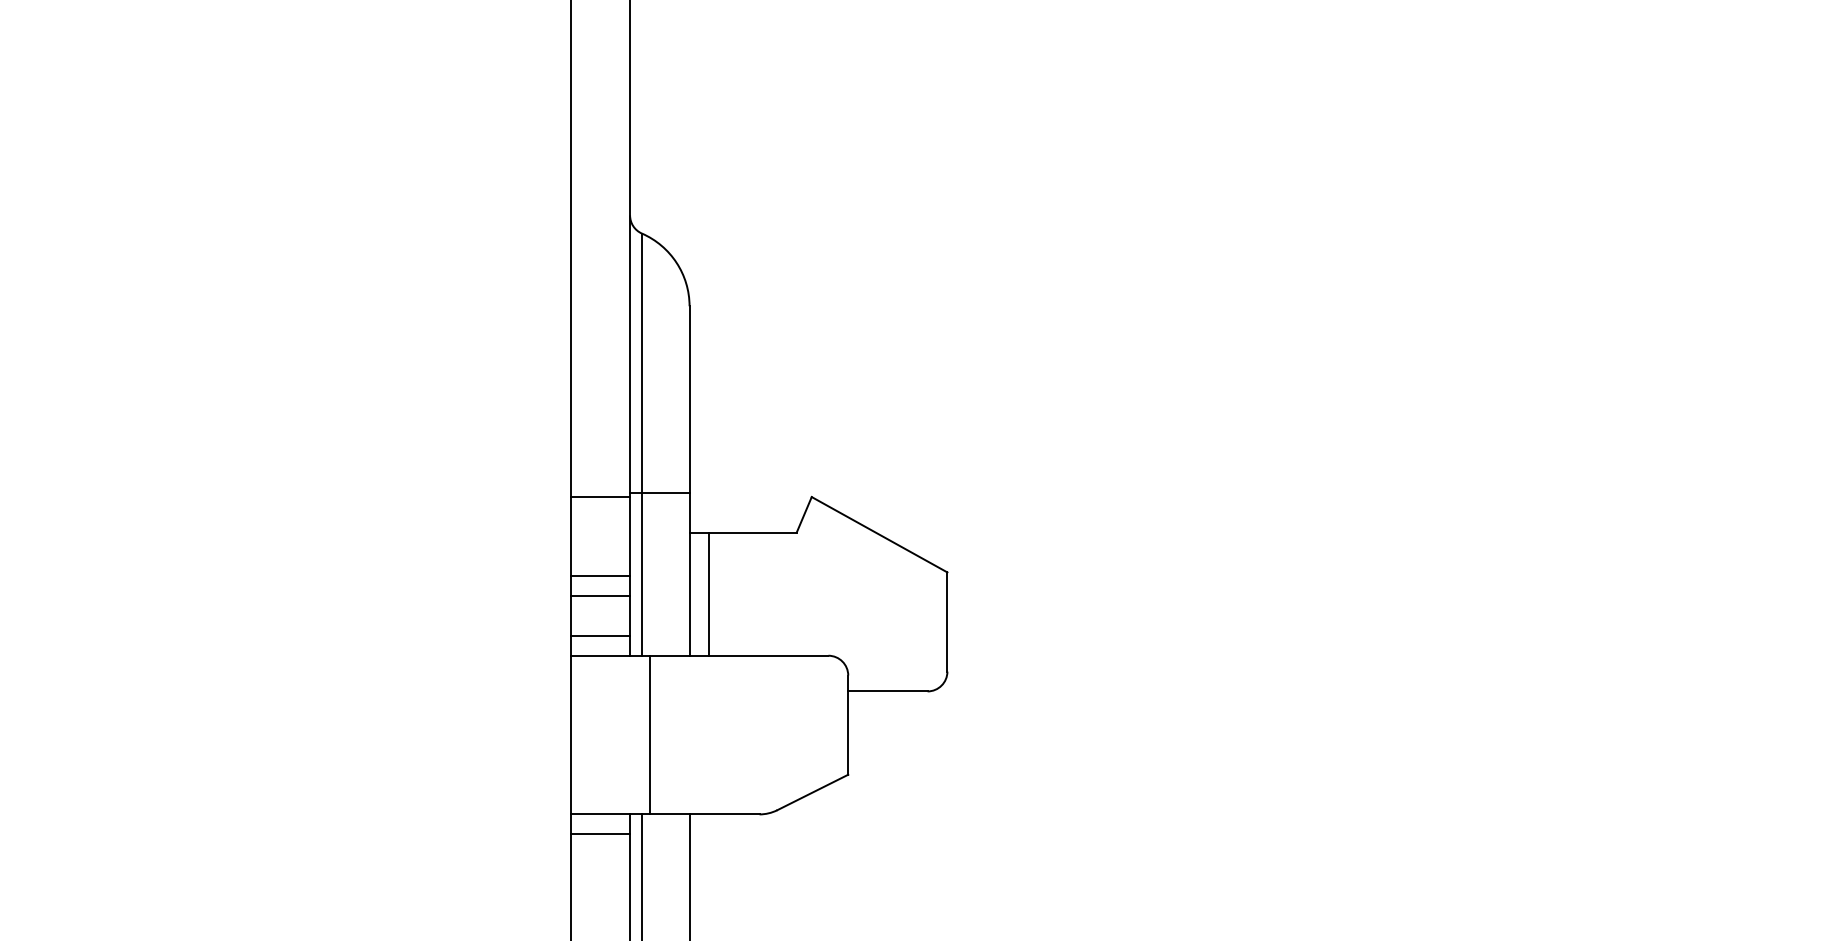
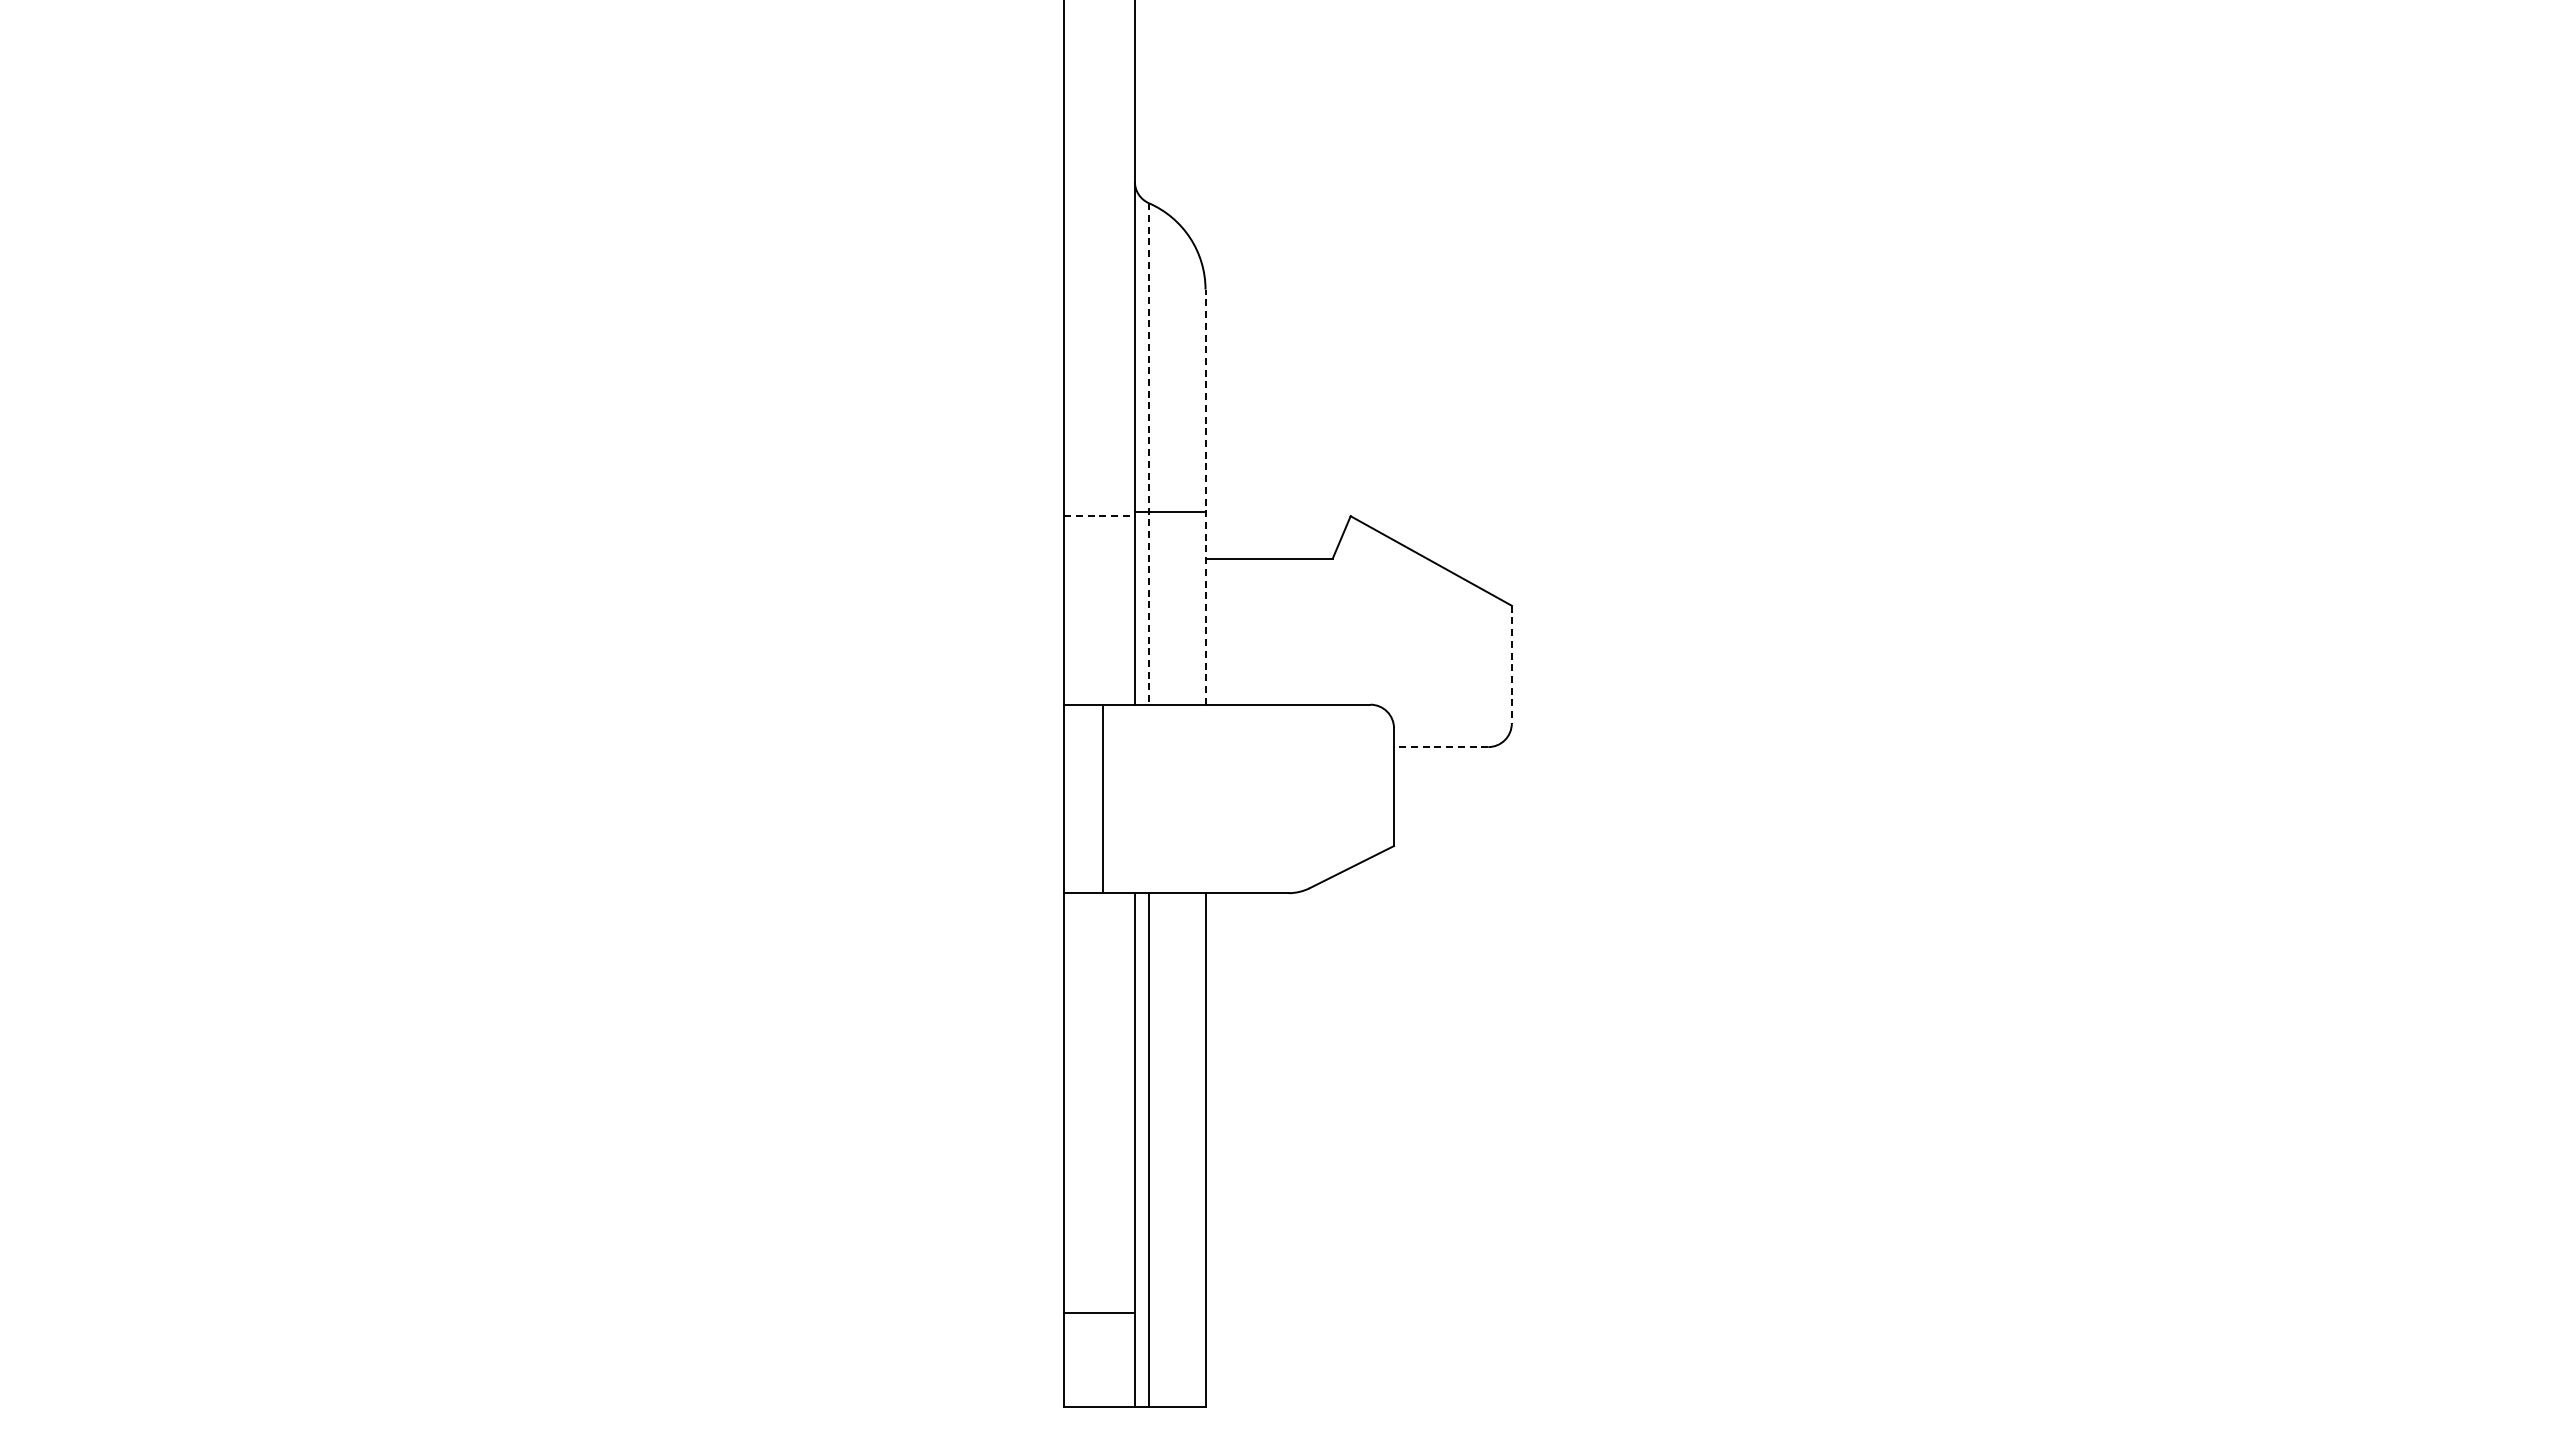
line: (642, 444) -> (1149, 453), solid -> dashed
line: (689, 481) -> (1205, 497), solid -> dashed
line: (601, 497) -> (1100, 516), solid -> dashed
line: (600, 576) -> (1099, 610), removed
line: (709, 594) -> (1229, 631), removed
line: (600, 596) -> (1099, 634), removed
line: (947, 621) -> (1511, 664), solid -> dashed
line: (600, 636) -> (1099, 681), removed
line: (887, 691) -> (1440, 747), solid -> dashed
line: (649, 734) -> (1103, 798), moved
line: (600, 834) -> (1099, 916), removed

